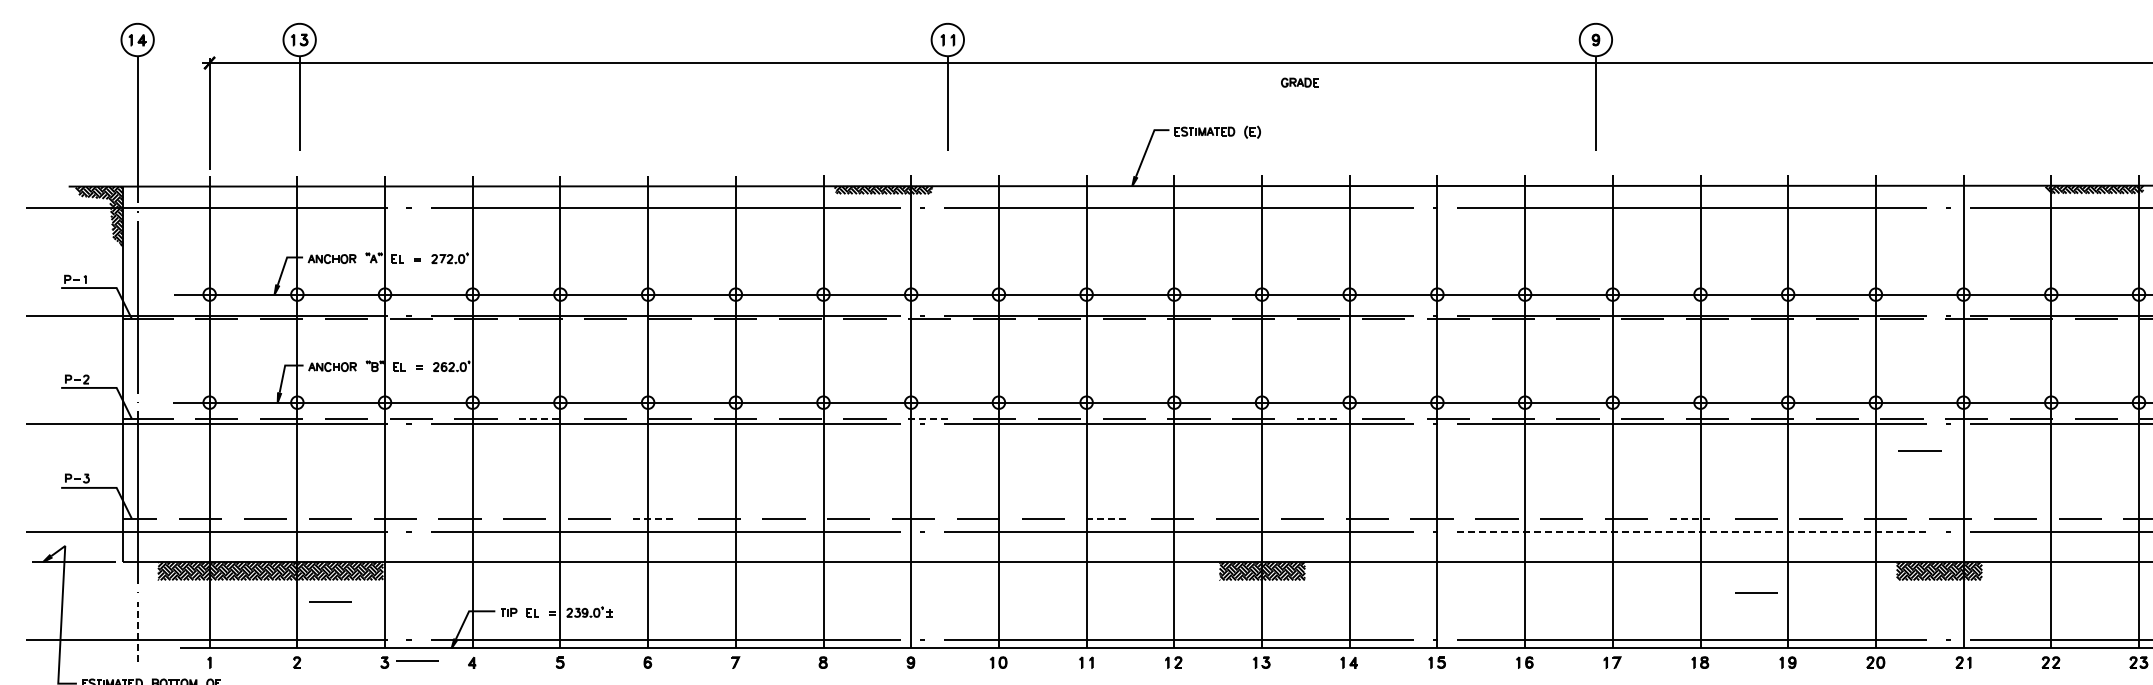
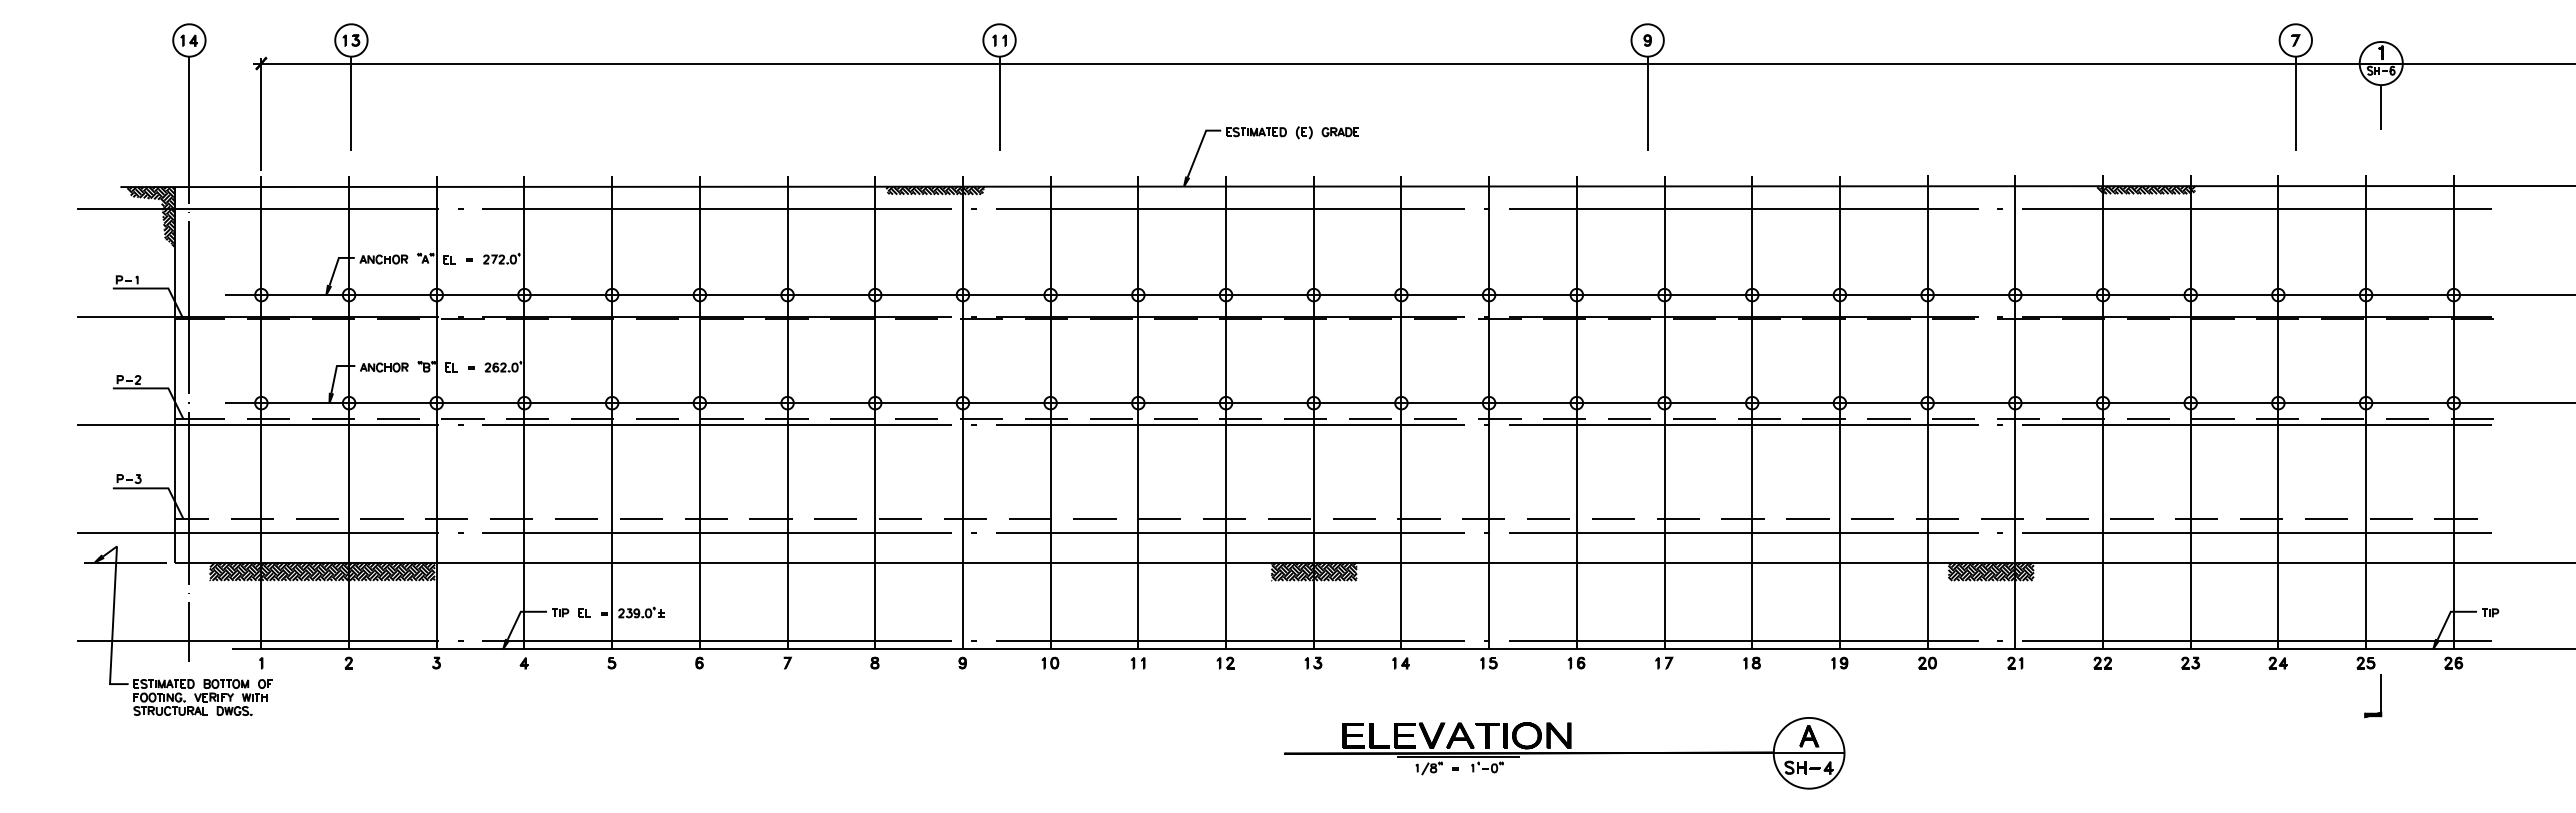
part: (1298, 83) -> (1339, 132), moved
line: (540, 419) -> (592, 419), dashed -> solid
line: (929, 419) -> (981, 419), dashed -> solid
line: (1318, 419) -> (1370, 419), dashed -> solid
line: (1919, 450) -> (1971, 450), removed
line: (654, 519) -> (706, 519), dashed -> solid
line: (1107, 519) -> (1159, 519), dashed -> solid
line: (1691, 519) -> (1743, 519), dashed -> solid
line: (1691, 532) -> (1743, 532), dashed -> solid
line: (1755, 592) -> (1807, 592), removed
line: (329, 601) -> (381, 601), removed
line: (137, 631) -> (189, 631), dashed -> solid
line: (417, 660) -> (469, 660), removed

